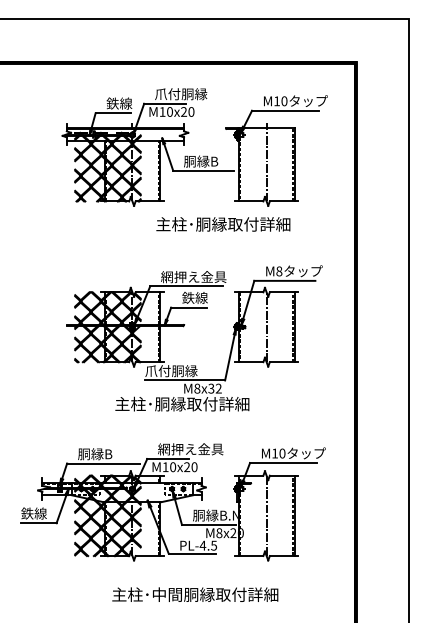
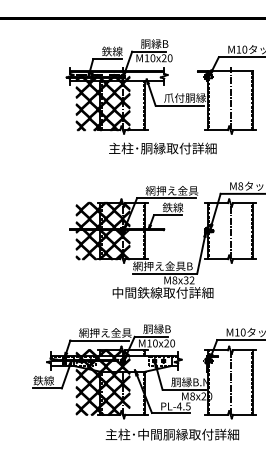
text: (181, 94) -> (162, 44), 爪付胴縁 -> 胴縁B
text: (210, 161) -> (185, 98), 胴縁B -> 爪付胴縁
text: (223, 224) -> (162, 148), moved
text: (182, 371) -> (162, 266), 爪付胴縁 -> 網押え金具B
text: (182, 403) -> (162, 292), 主柱･胴縁取付詳細 -> 中間鉄線取付詳細
text: (190, 449) -> (169, 329), 網押え金具 -> 胴縁B
text: (110, 454) -> (105, 333), 胴縁B -> 網押え金具
text: (195, 594) -> (172, 434), moved

